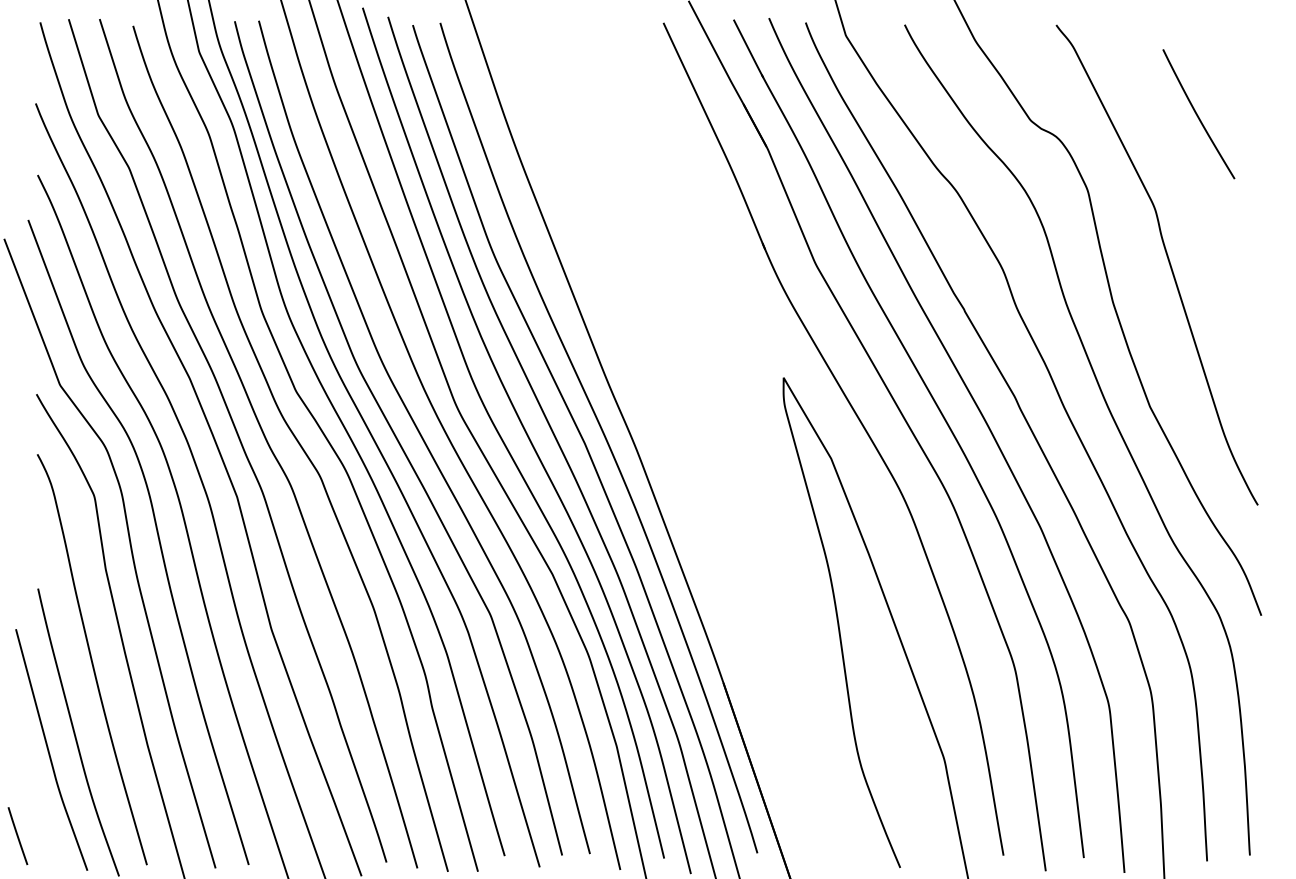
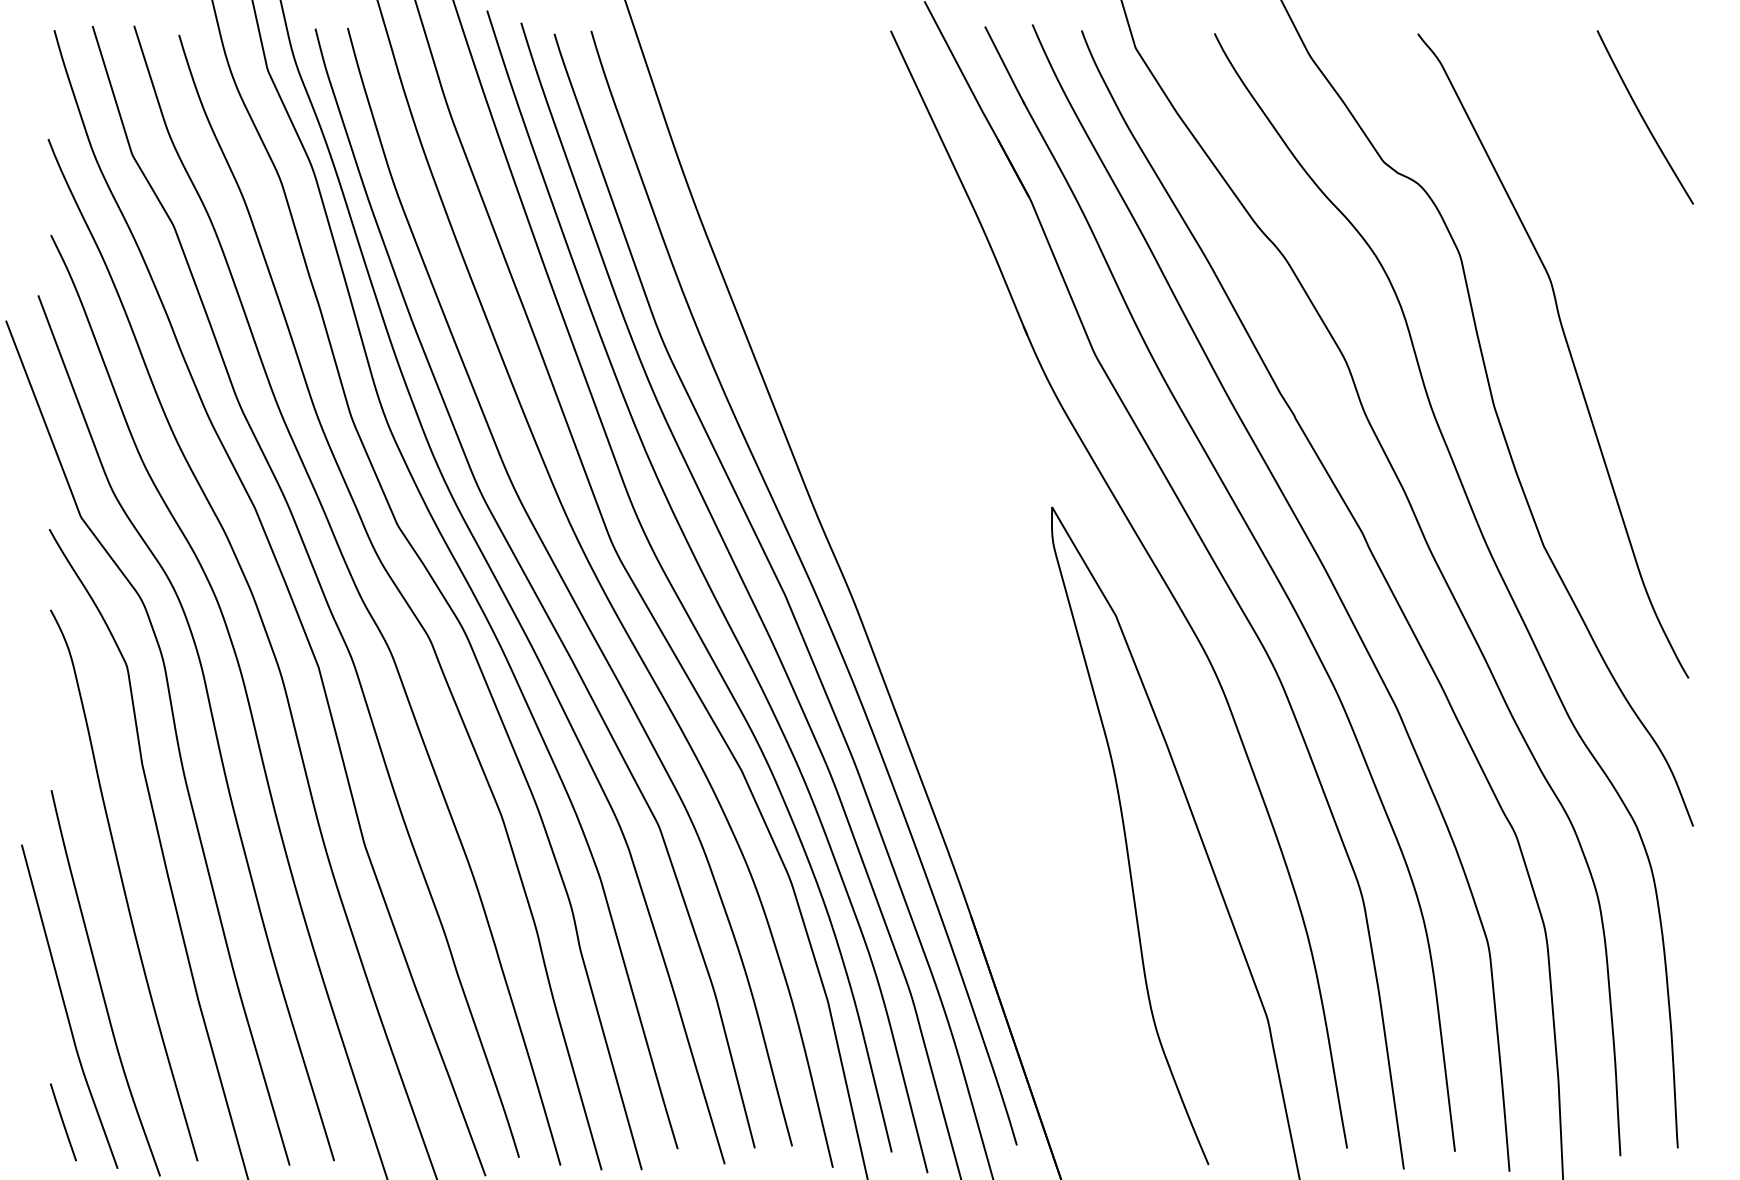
curve: (1197, 114) -> (1643, 117), moved
line: (18, 836) -> (63, 1122), moved

